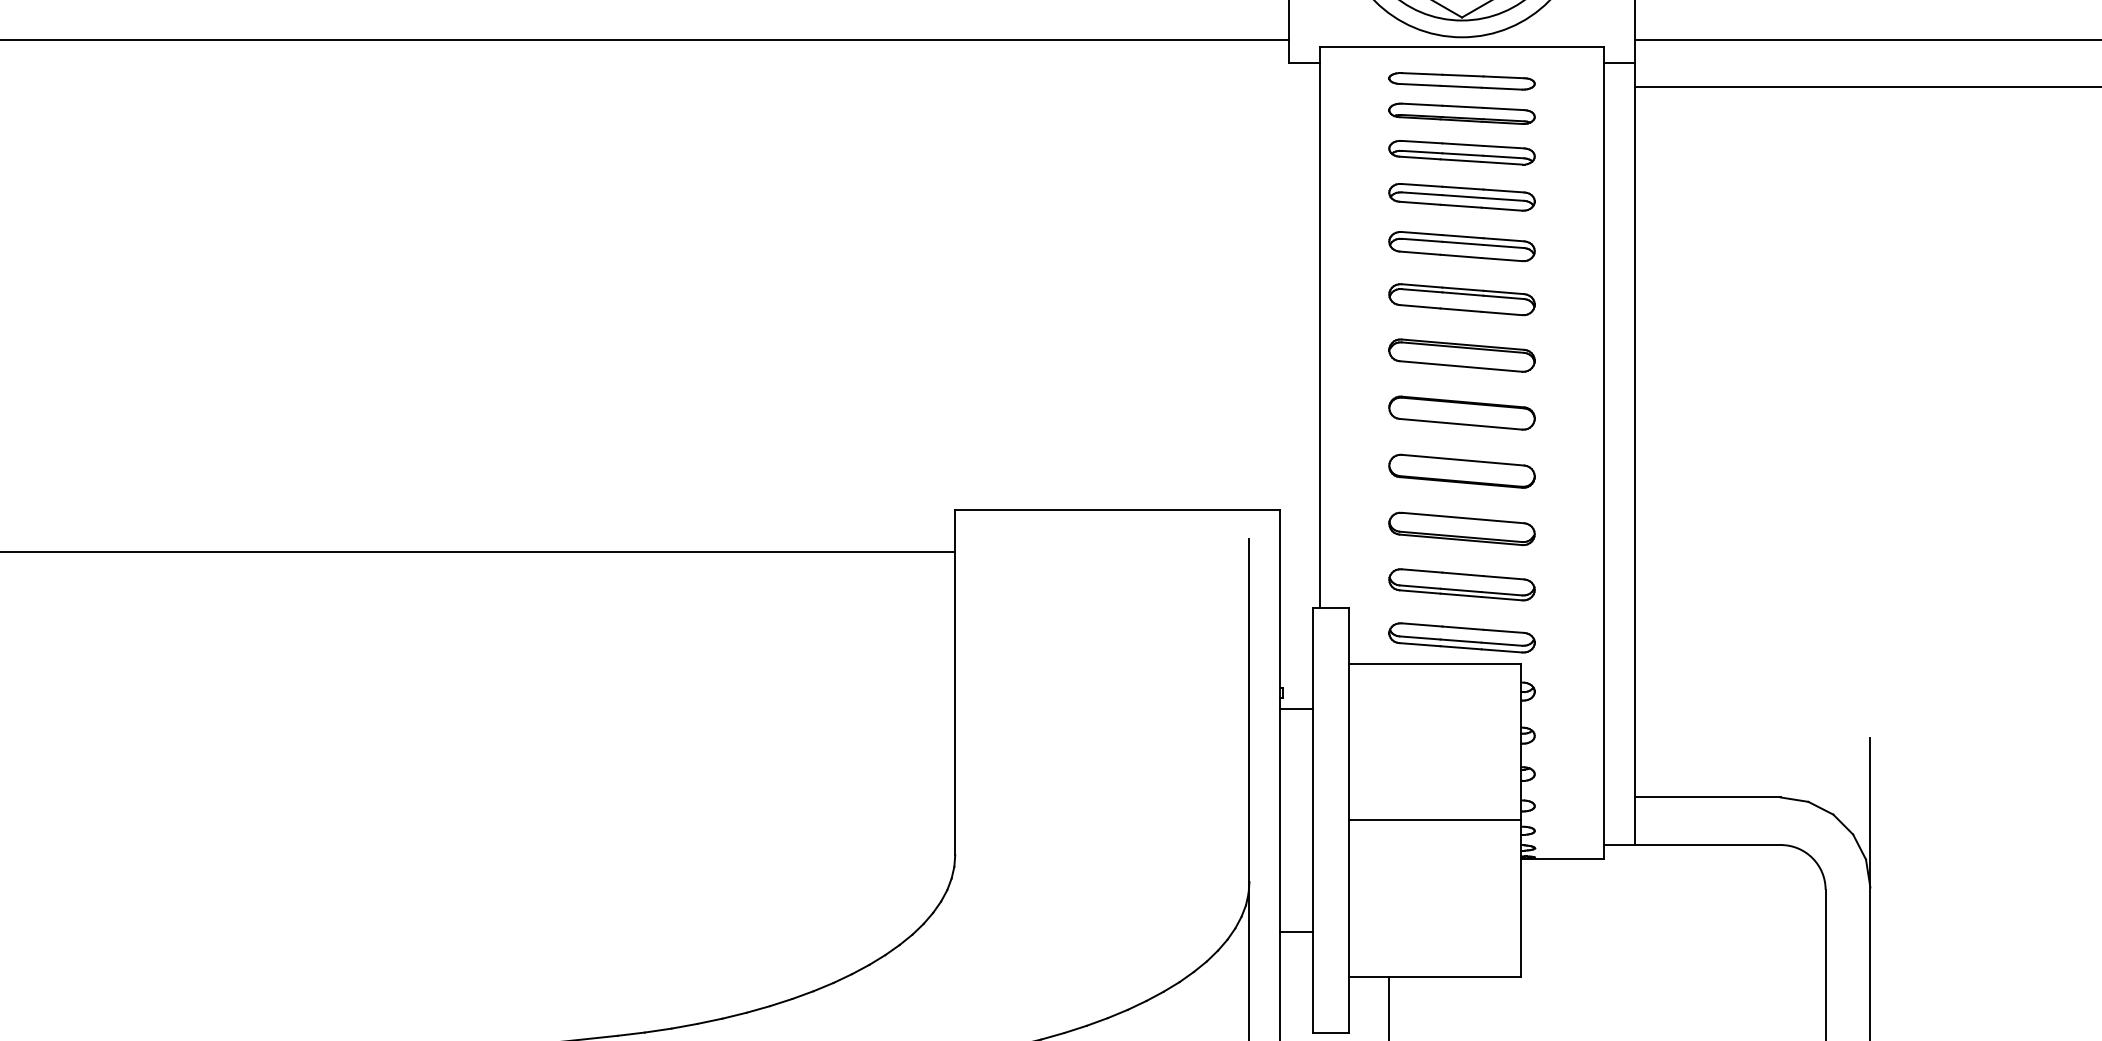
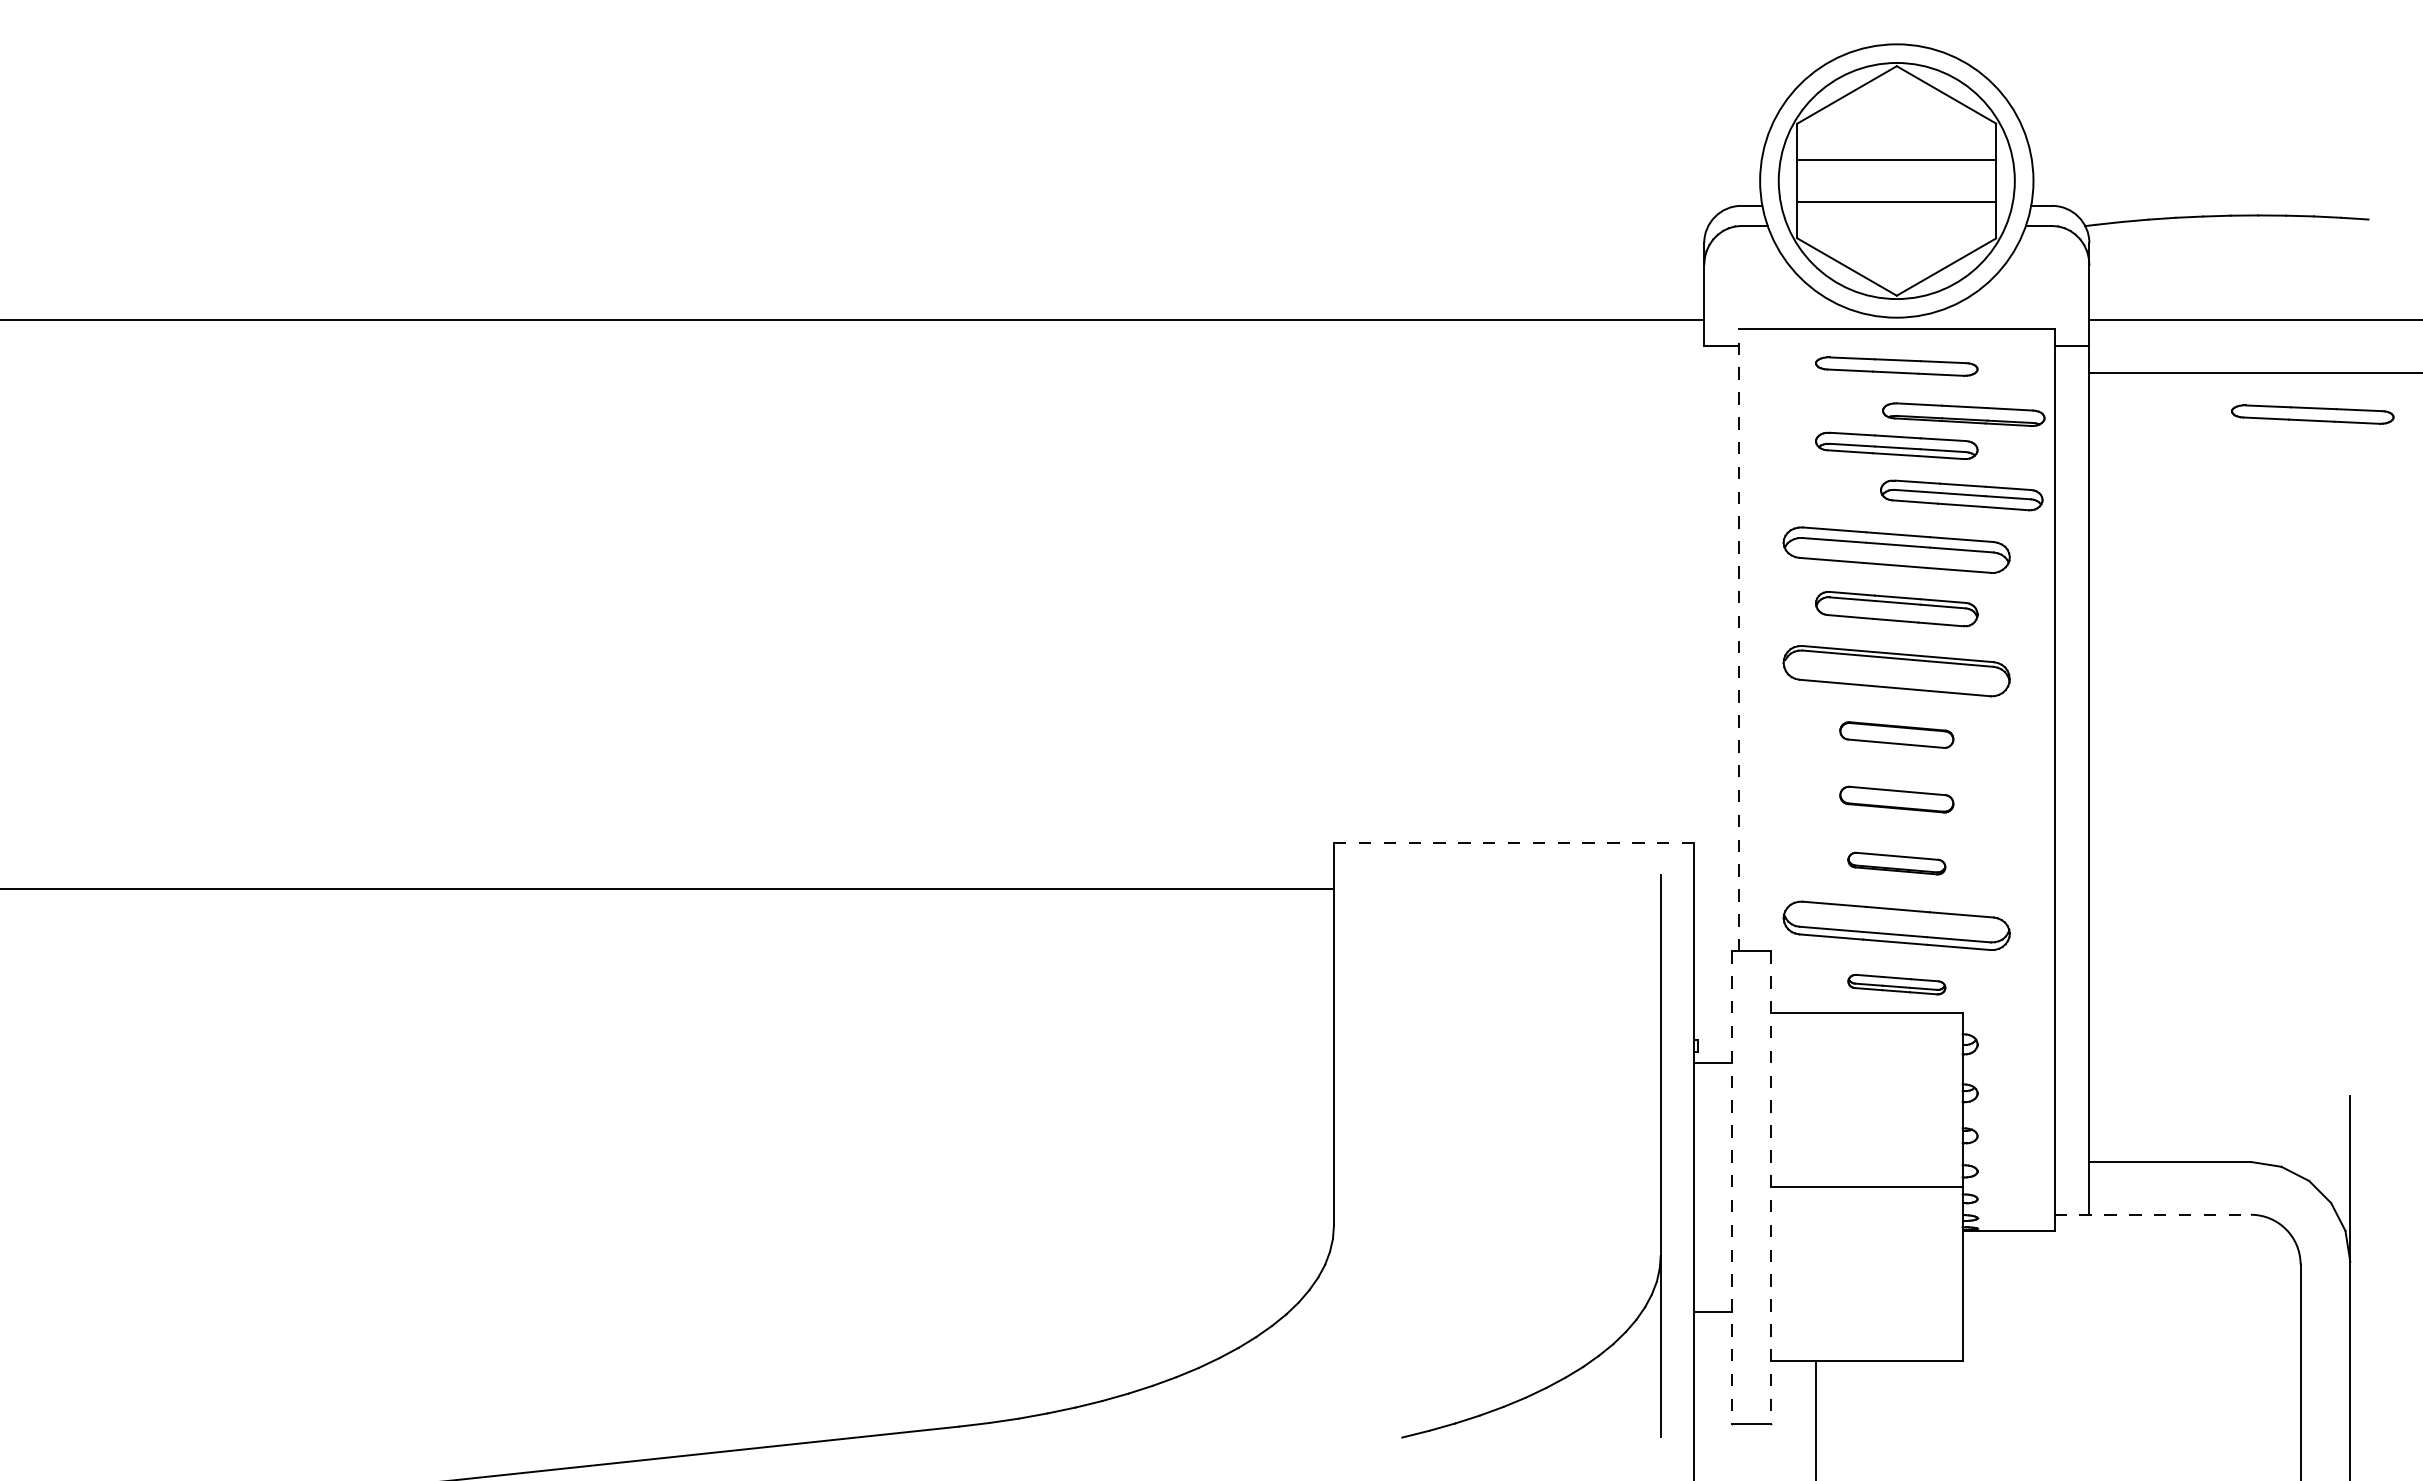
part: (1461, 113) -> (1963, 414), moved
part: (1836, 124) -> (2312, 414), added
part: (1461, 197) -> (1961, 495), moved
part: (1461, 246) -> (1896, 549), size x1.4
line: (1320, 327) -> (1739, 639), solid -> dashed
part: (1461, 355) -> (1896, 671), size x1.4
part: (1461, 412) -> (1896, 734), size x0.7
part: (1461, 471) -> (1896, 799), size x0.7
line: (1117, 510) -> (1514, 843), solid -> dashed
part: (1461, 528) -> (1896, 863), size x0.6
part: (1461, 584) -> (1896, 925), size x1.4
part: (1461, 637) -> (1896, 984), size x0.6
line: (1313, 820) -> (1731, 1187), solid -> dashed
line: (1349, 820) -> (1771, 1187), solid -> dashed
line: (1693, 844) -> (2153, 1214), solid -> dashed

